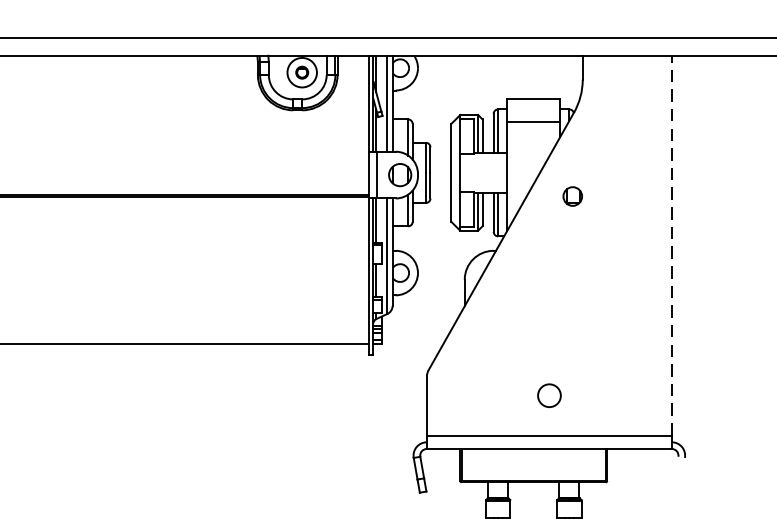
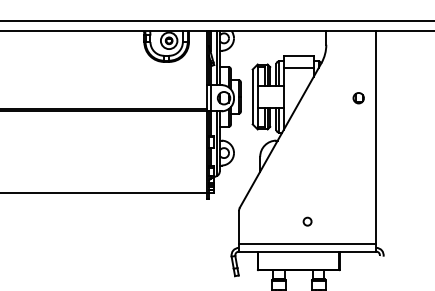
part: (572, 197) -> (358, 98), moved
line: (672, 245) -> (376, 137), dashed -> solid
circle: (549, 395) -> (307, 221), size x0.62

